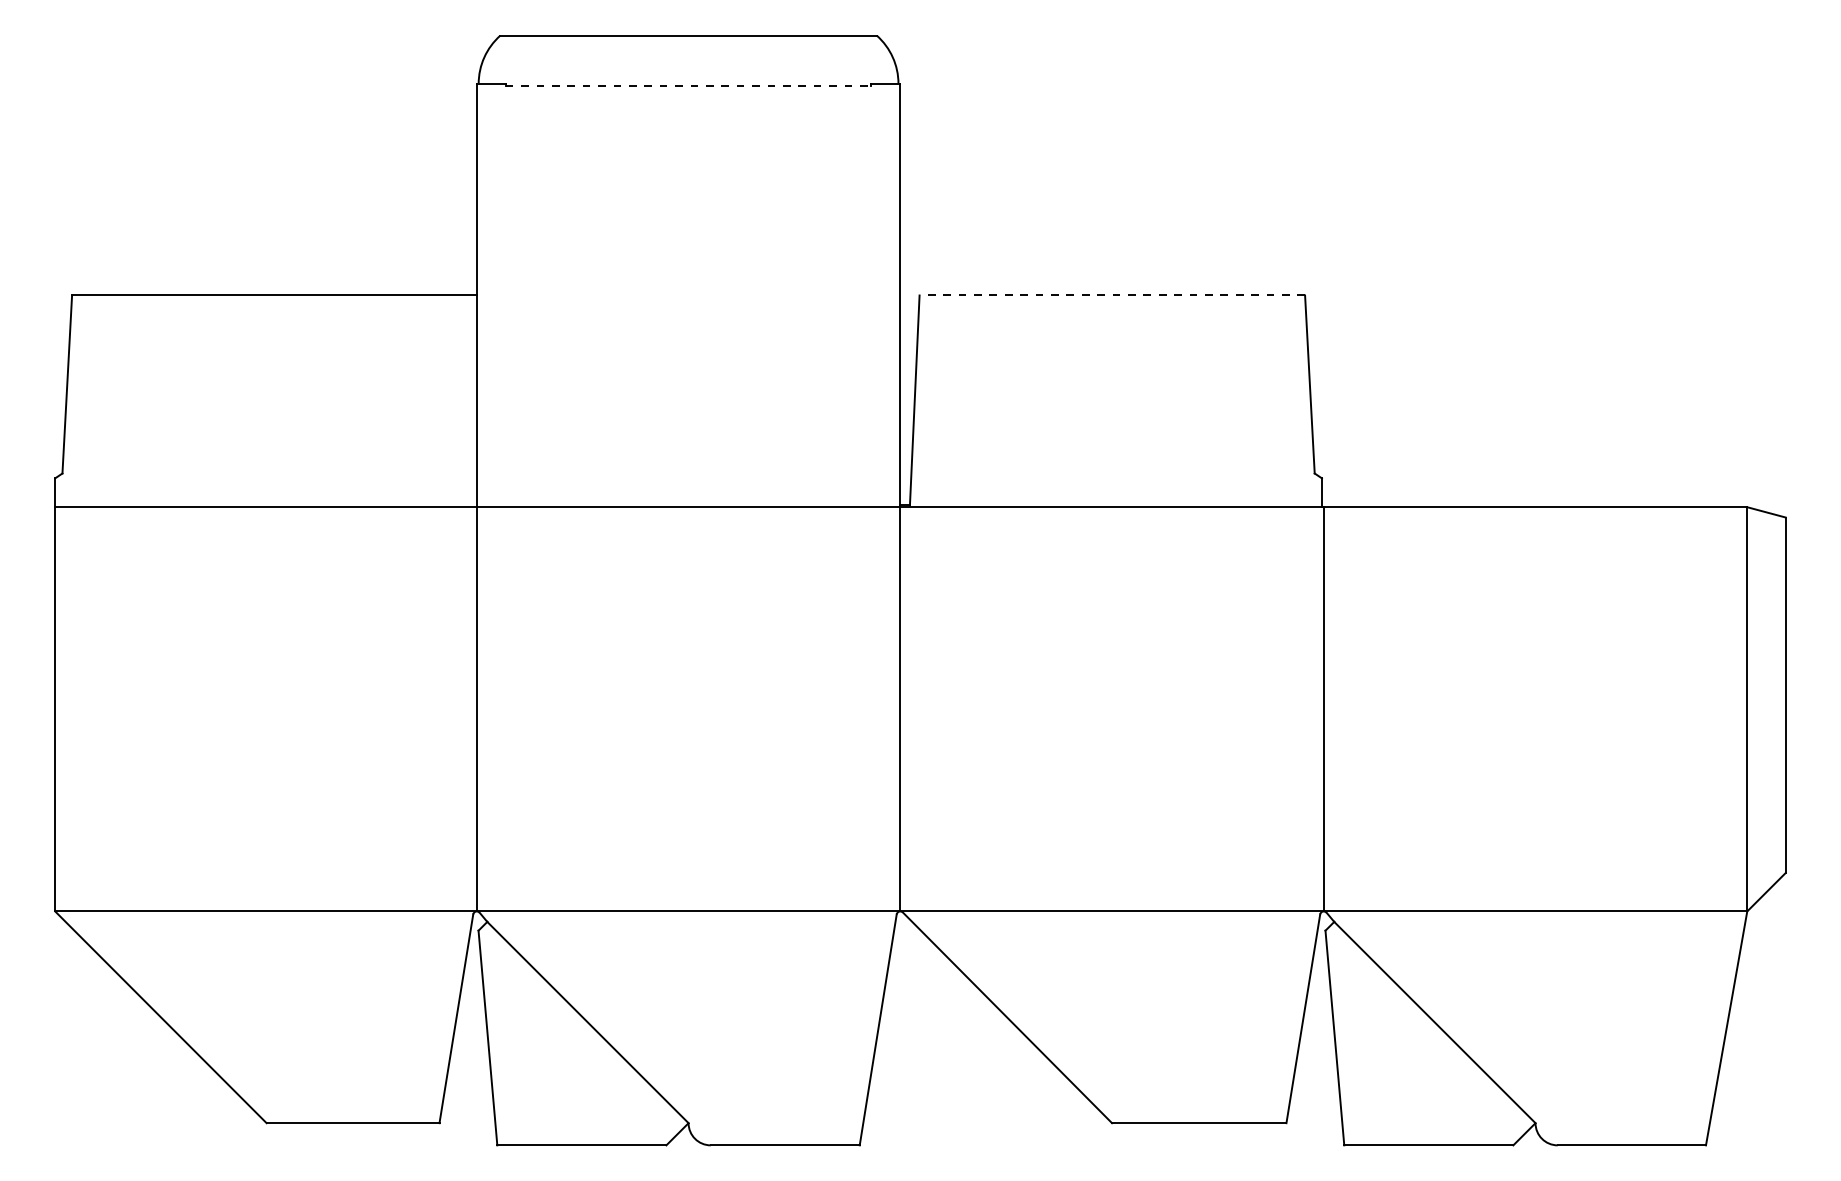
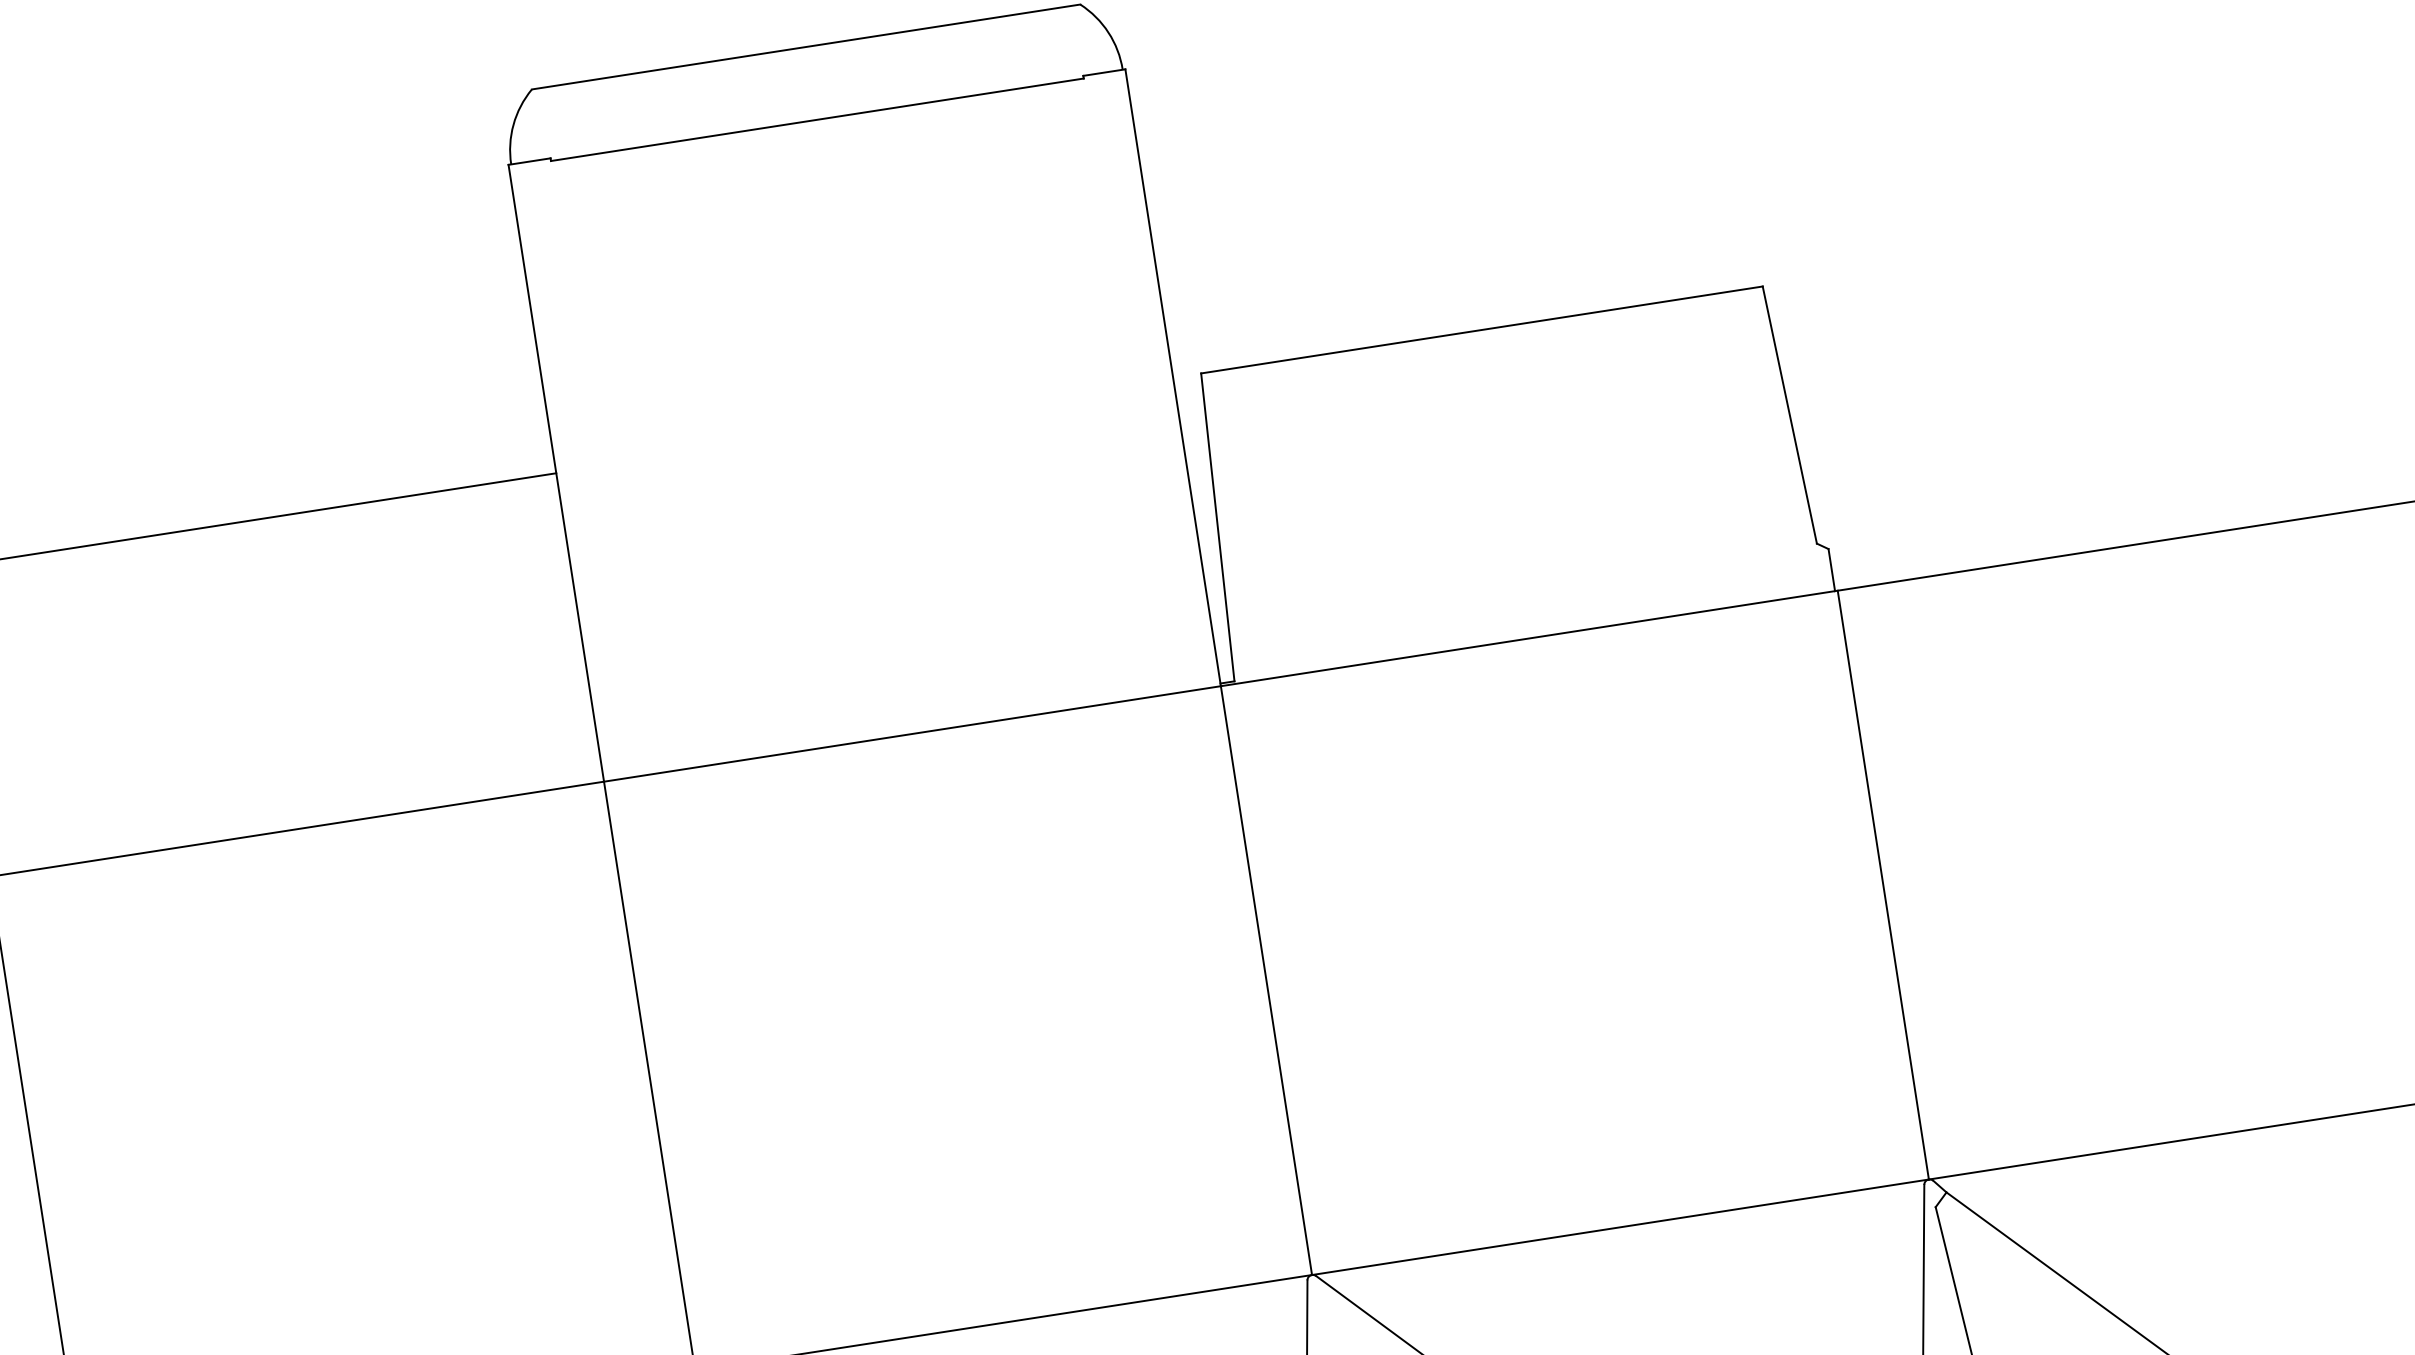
line: (688, 85) -> (817, 119), dashed -> solid
line: (1112, 295) -> (1482, 329), dashed -> solid

